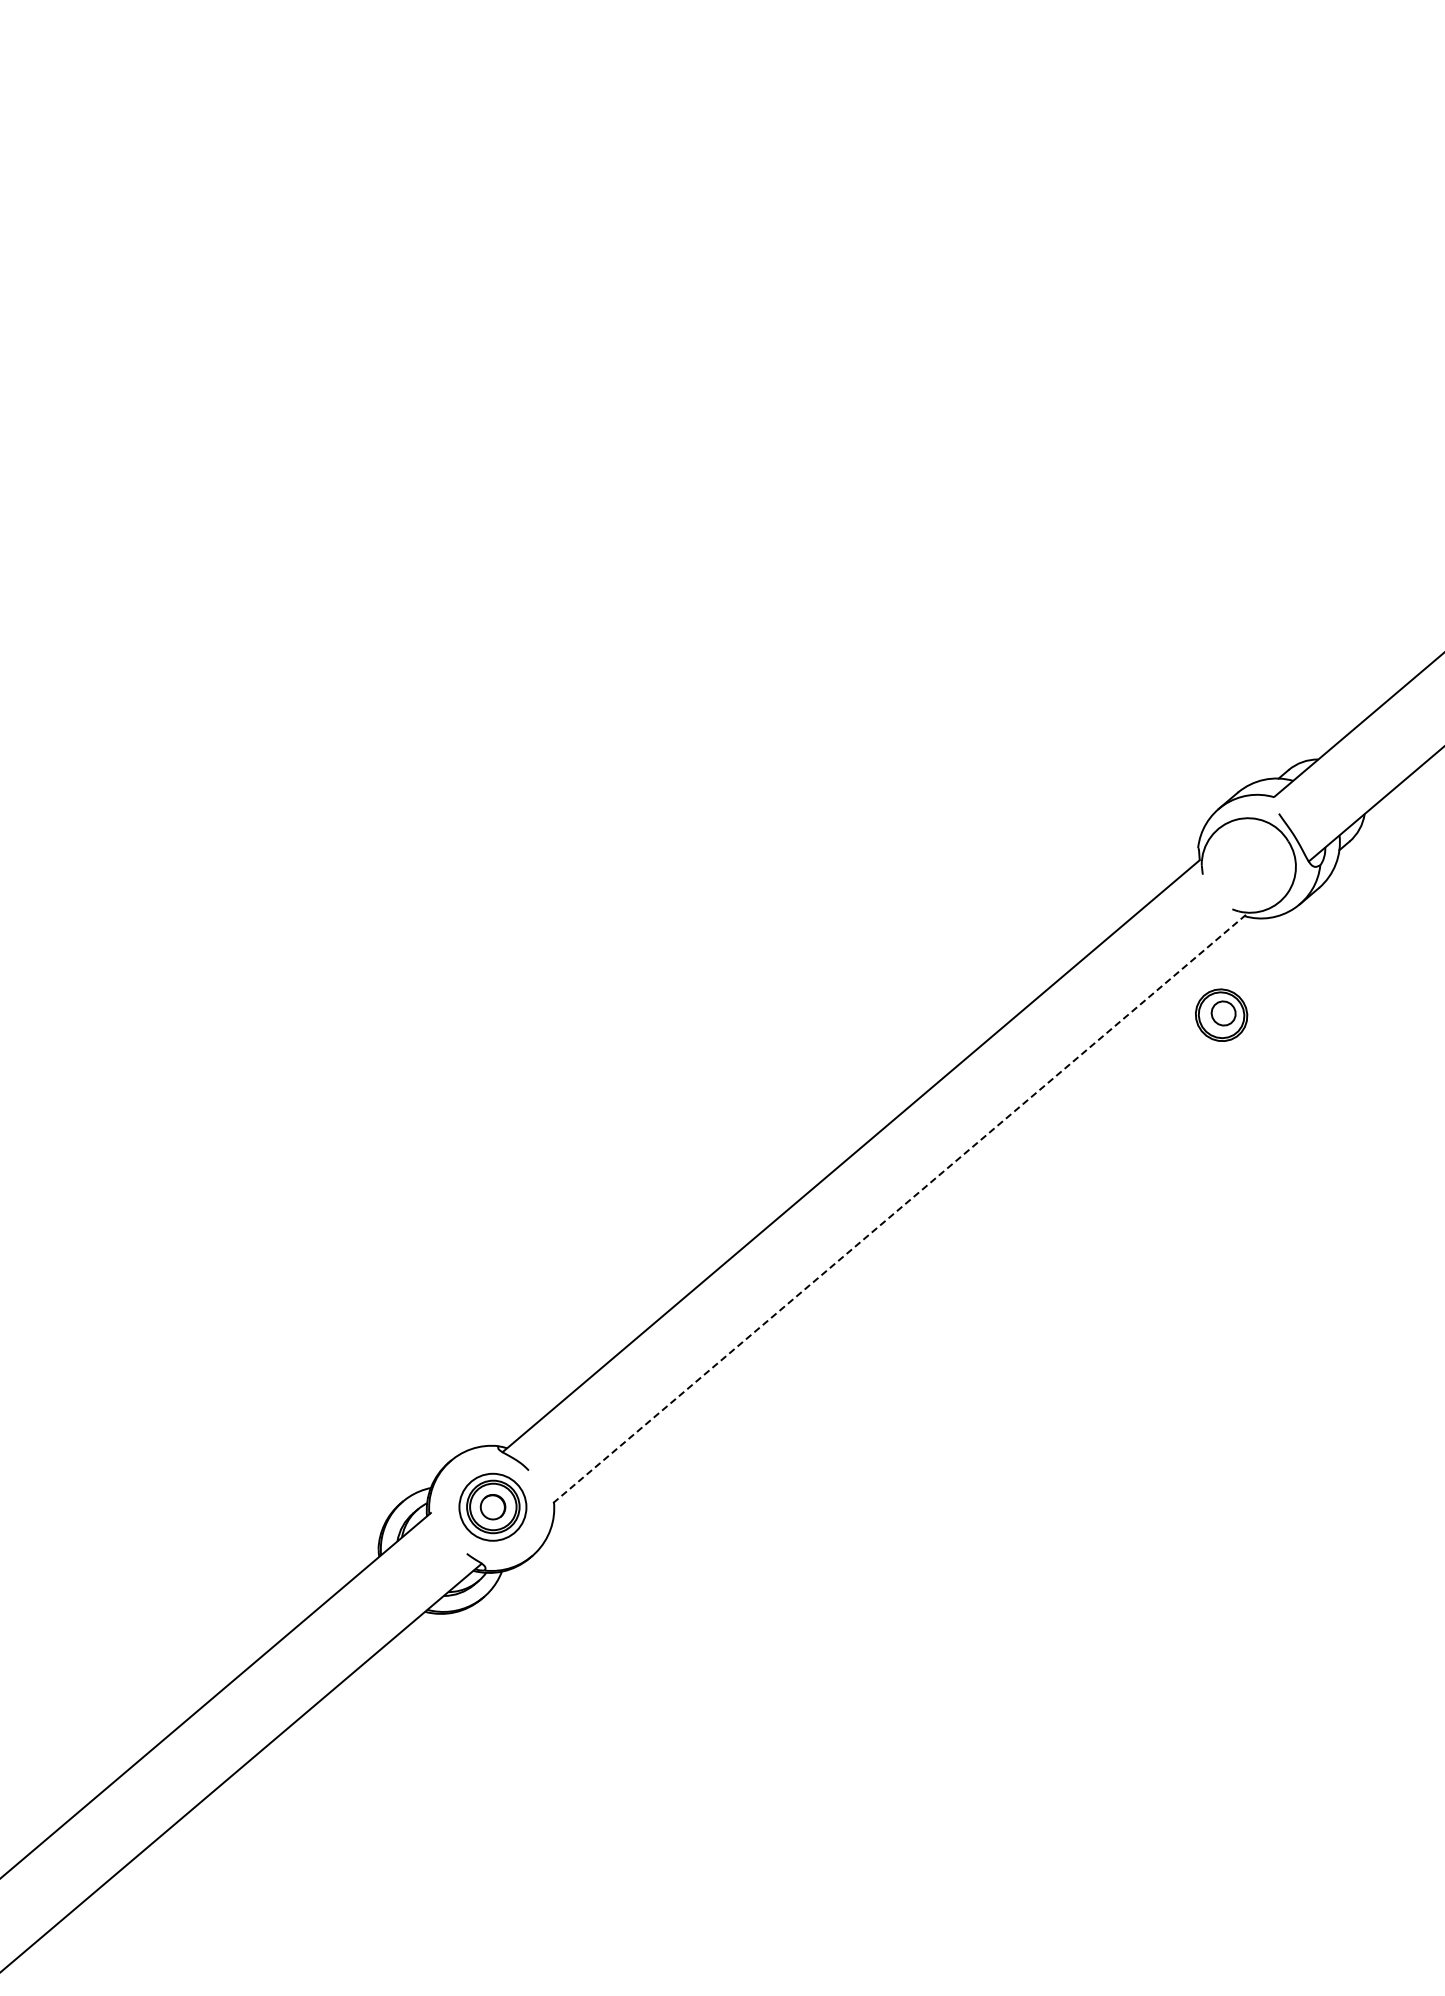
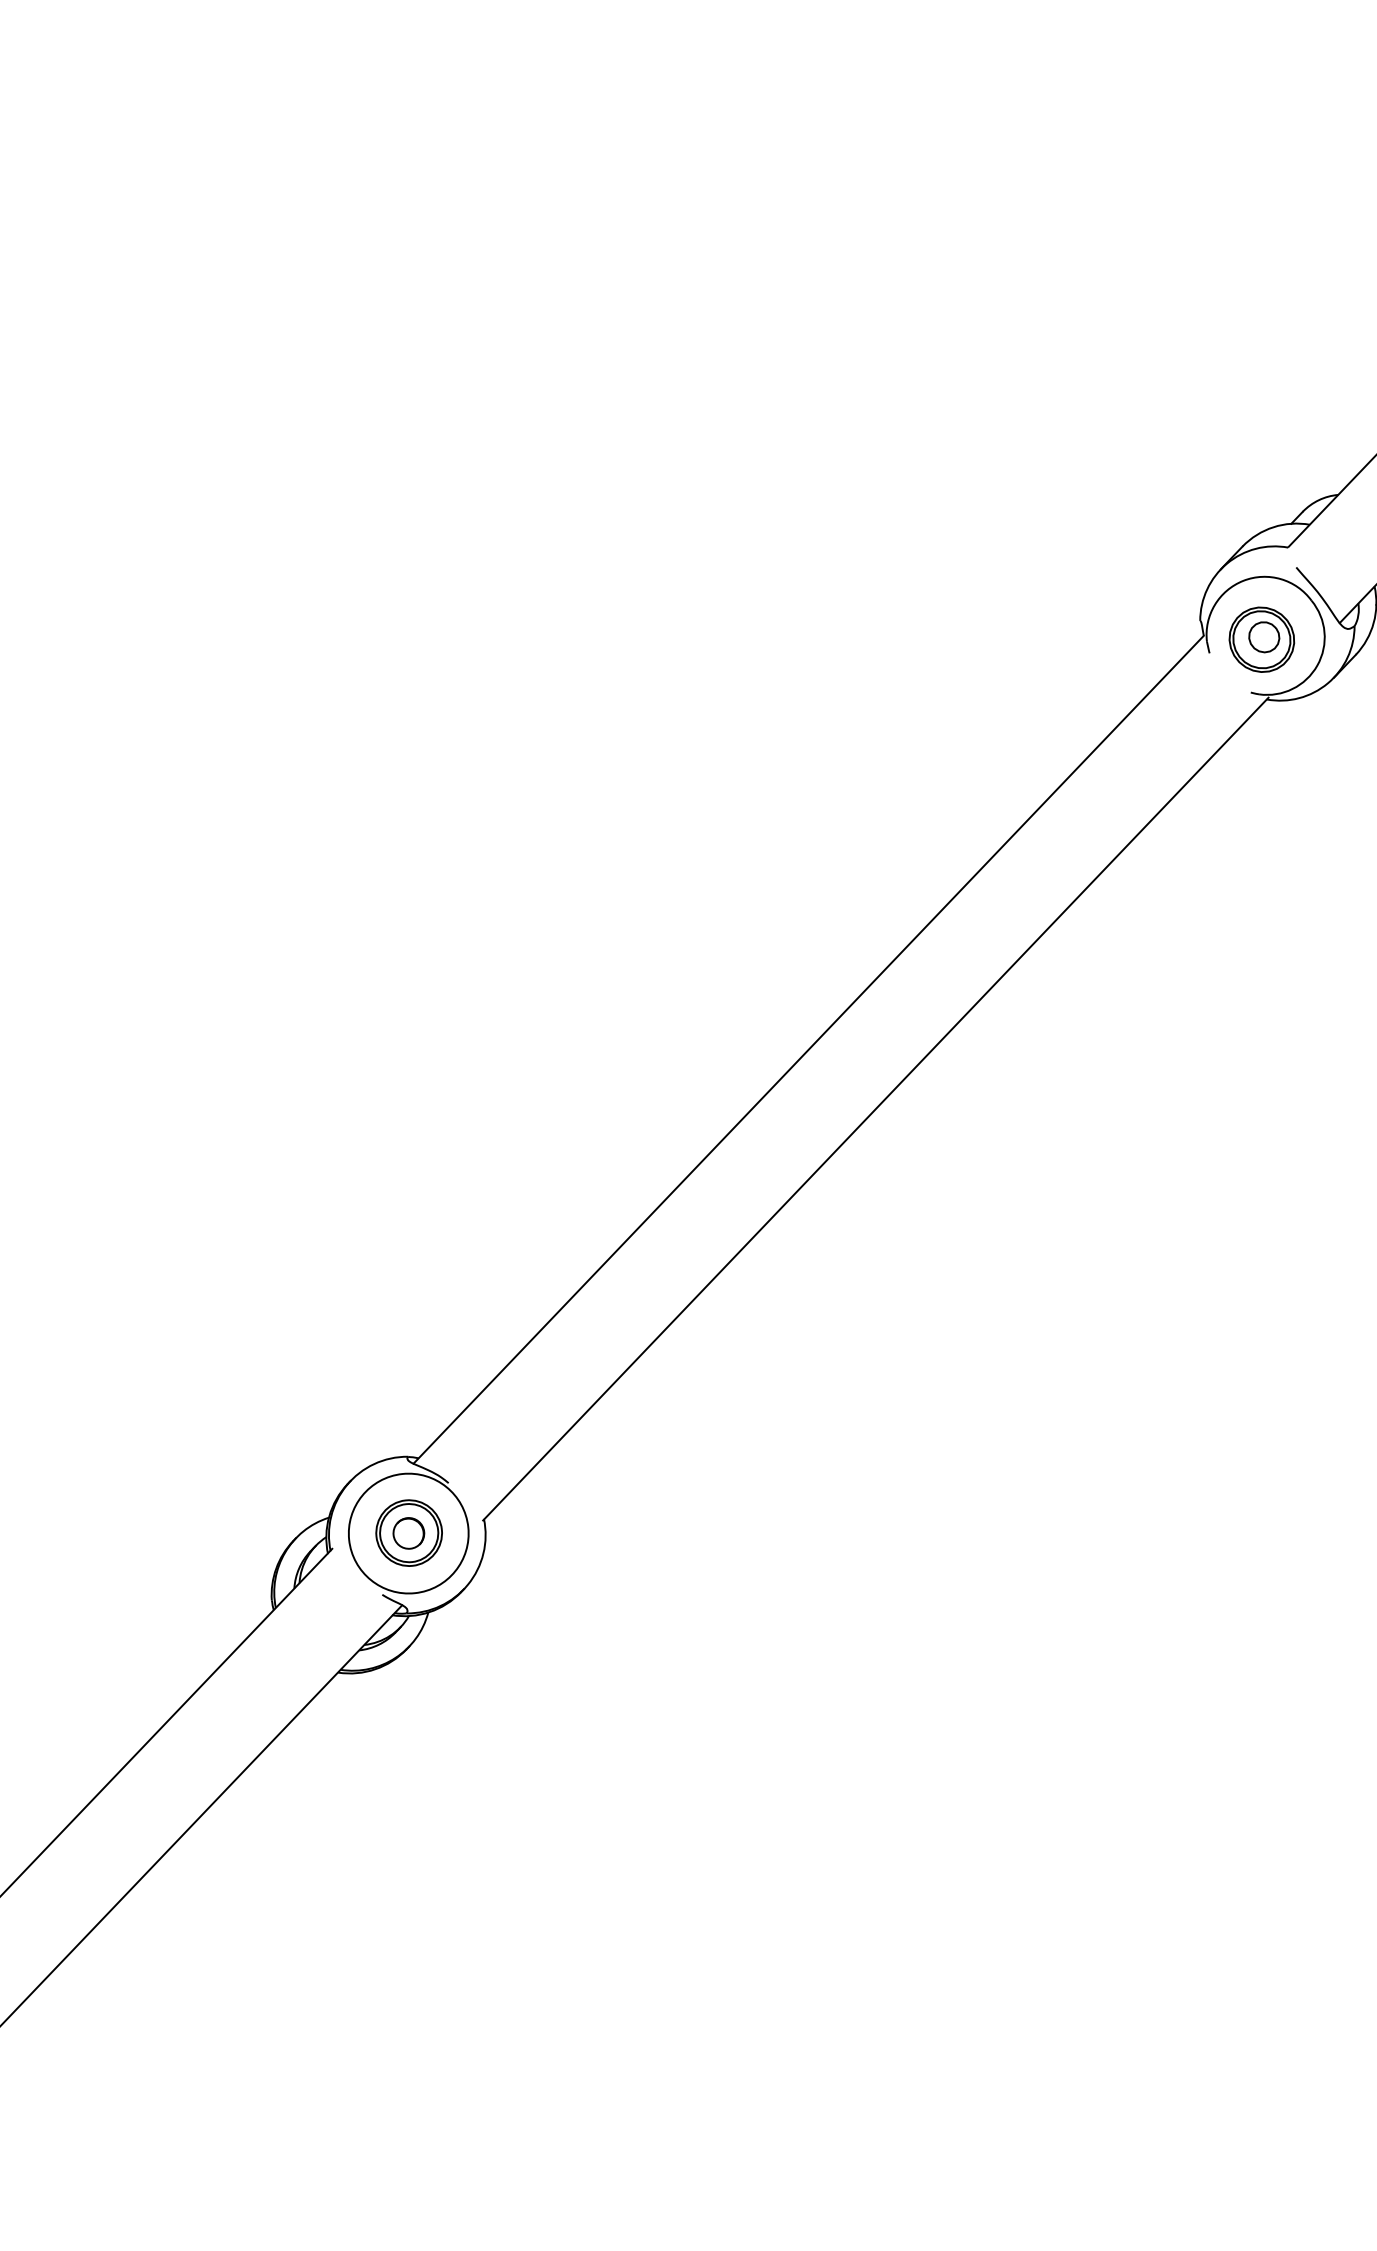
part: (1221, 1014) -> (1261, 638), moved
line: (899, 1208) -> (875, 1108), dashed -> solid
circle: (492, 1507) -> (408, 1533), size x1.43

